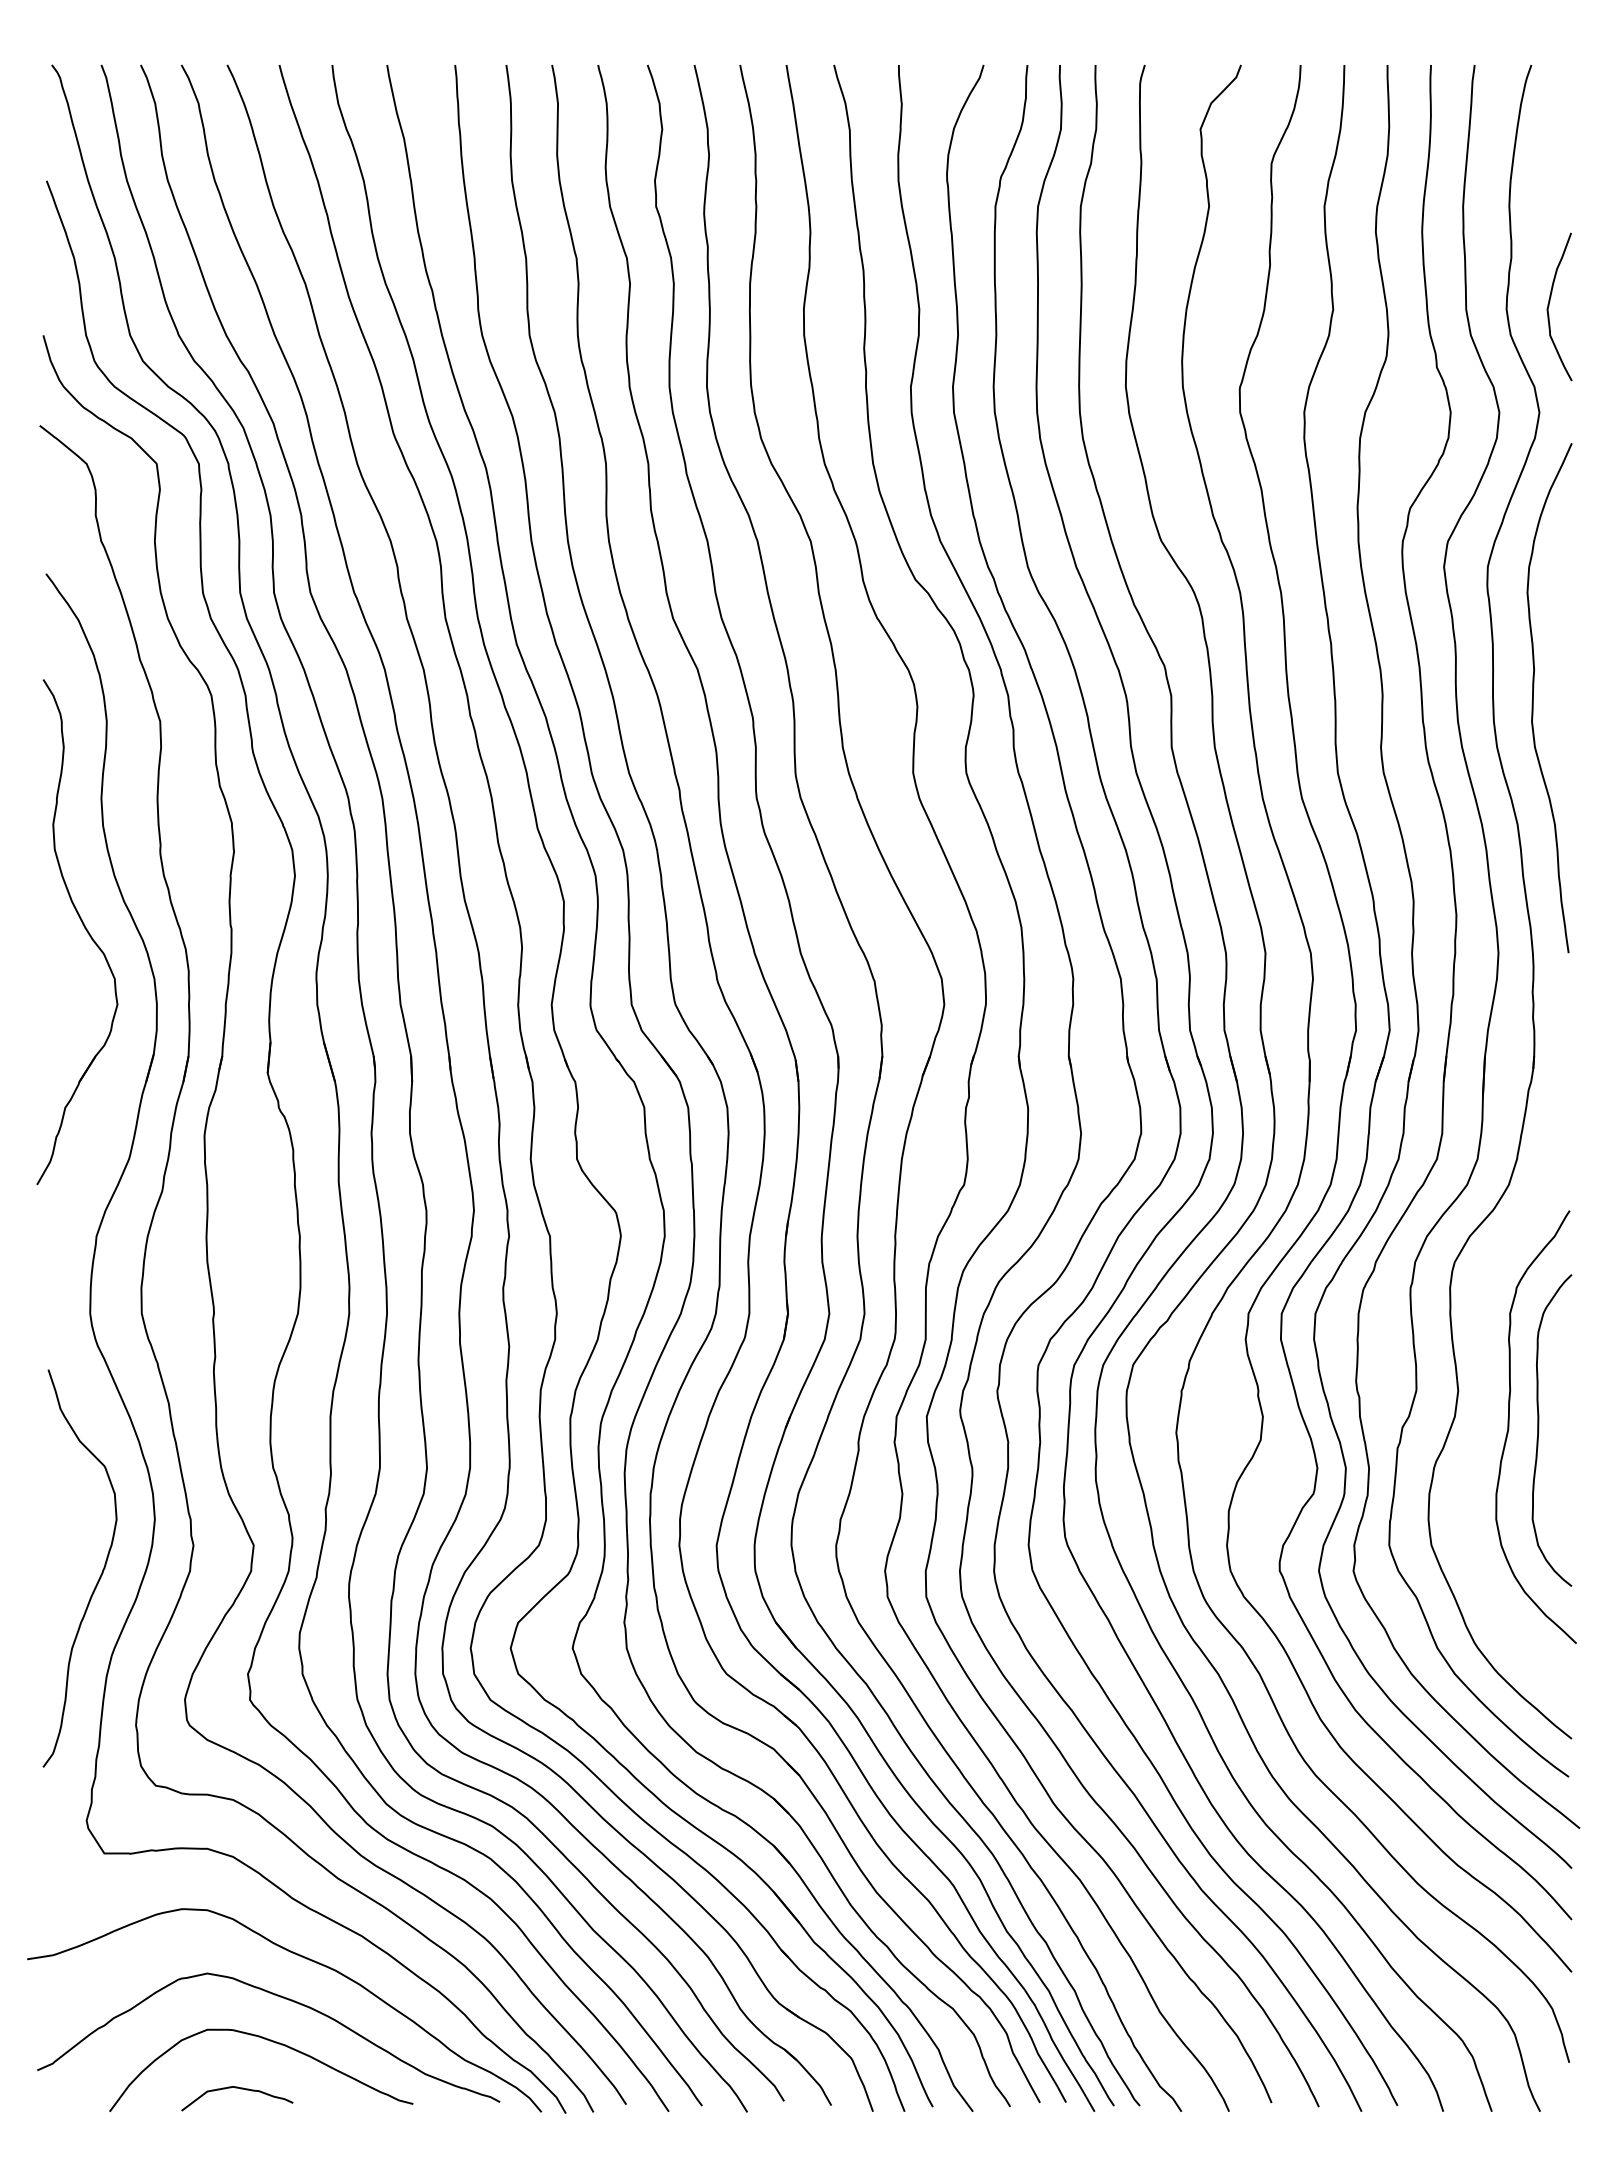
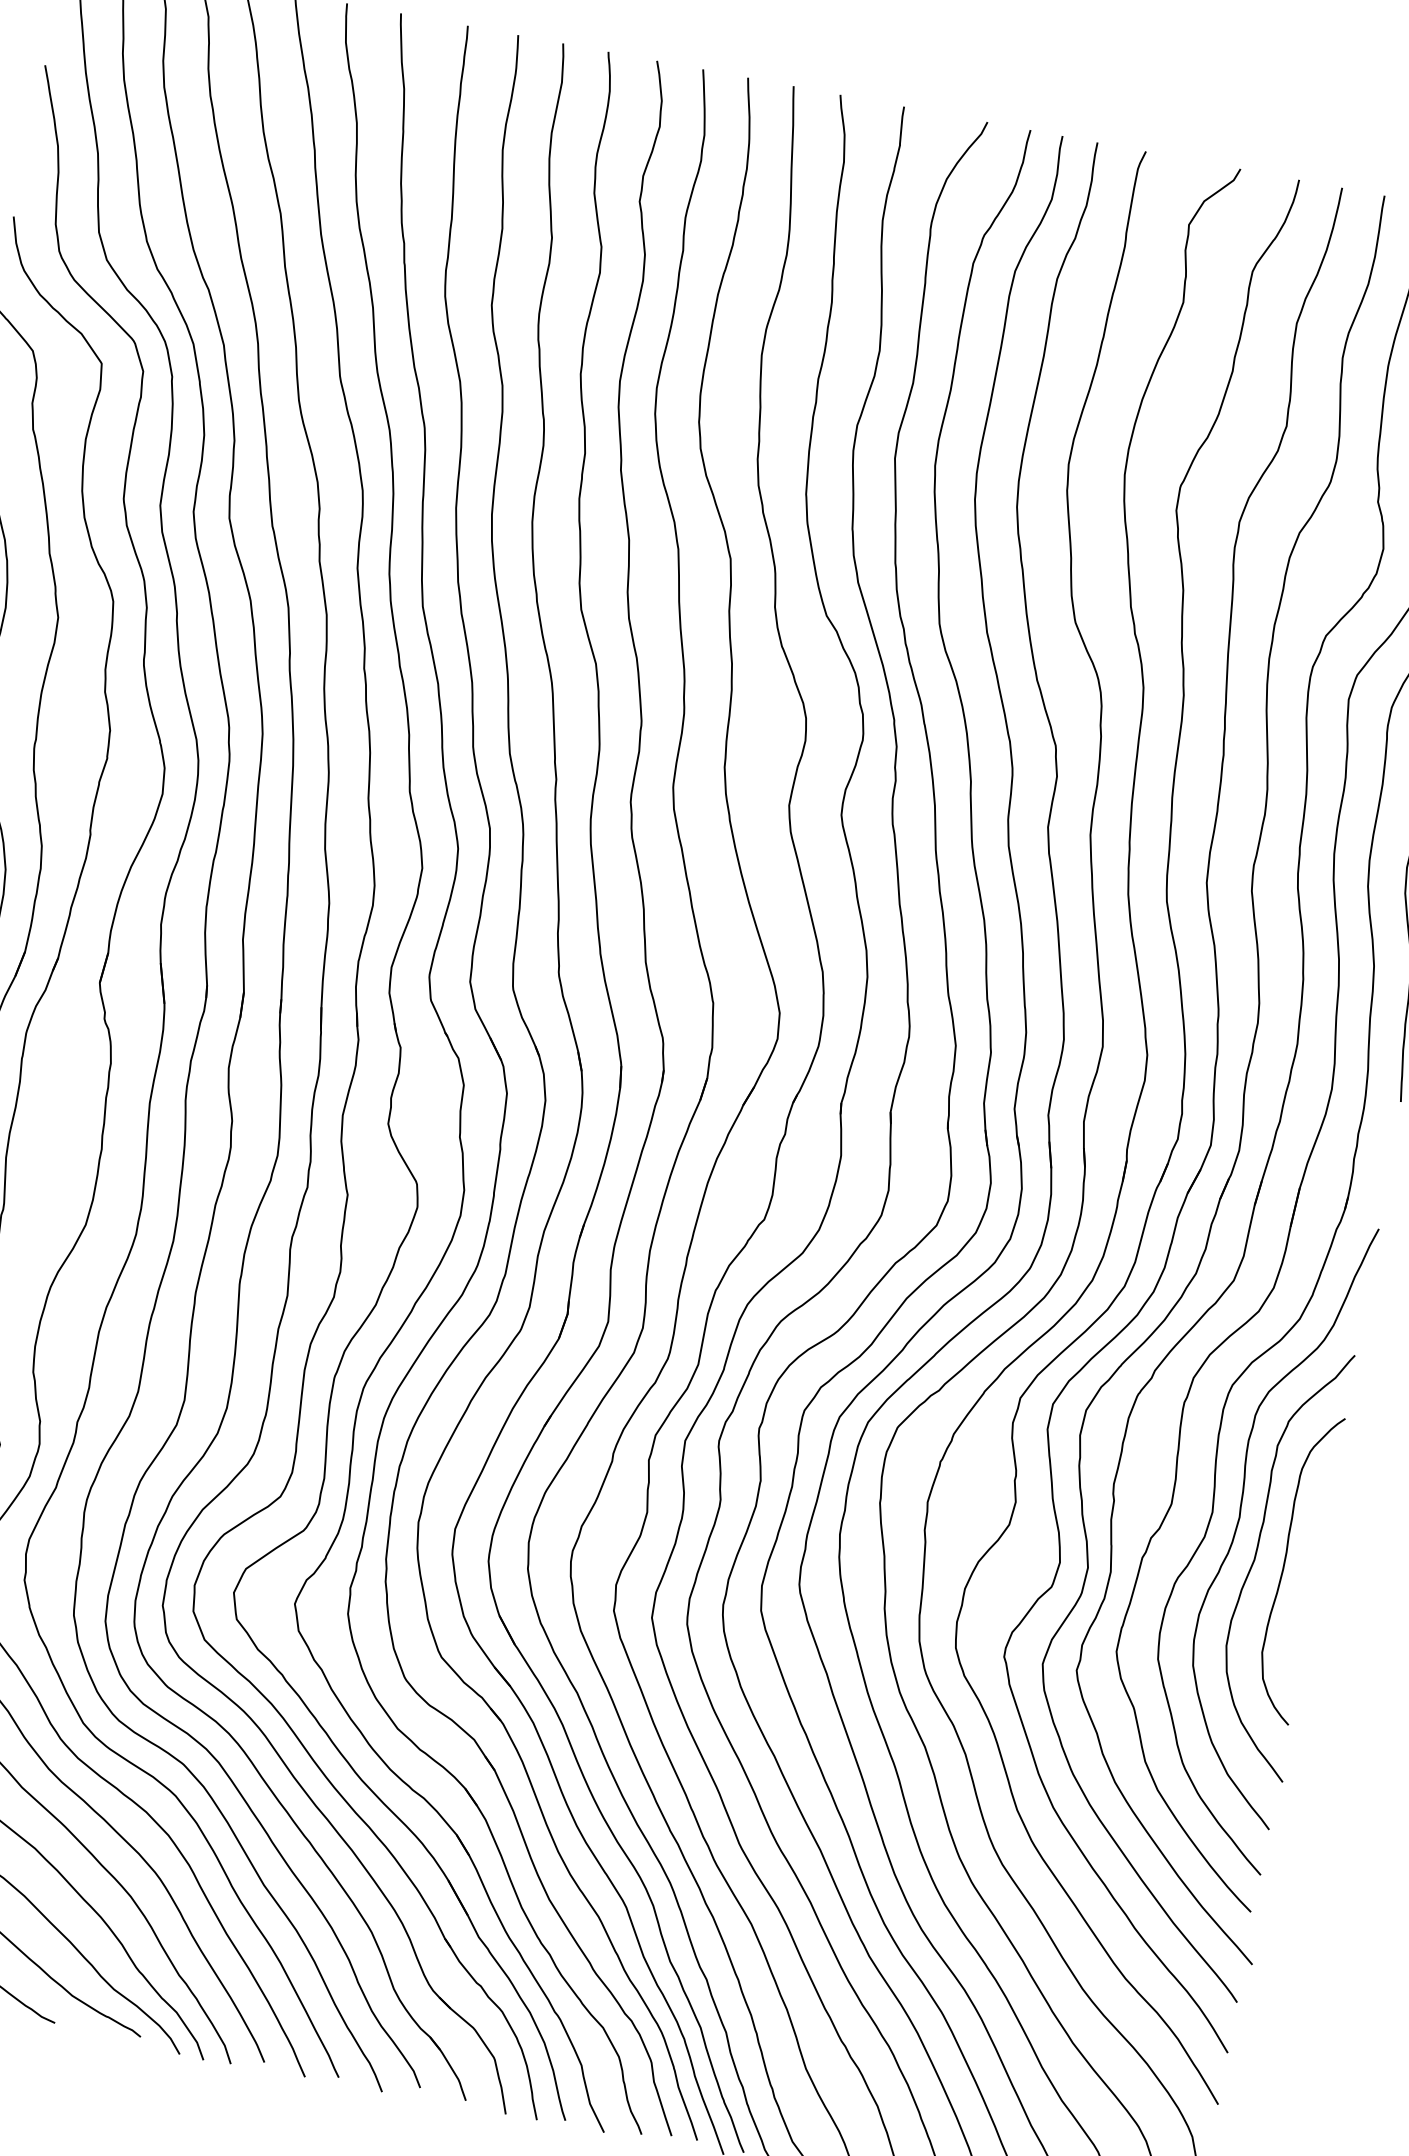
curve: (1486, 1387) -> (1240, 1514), added

